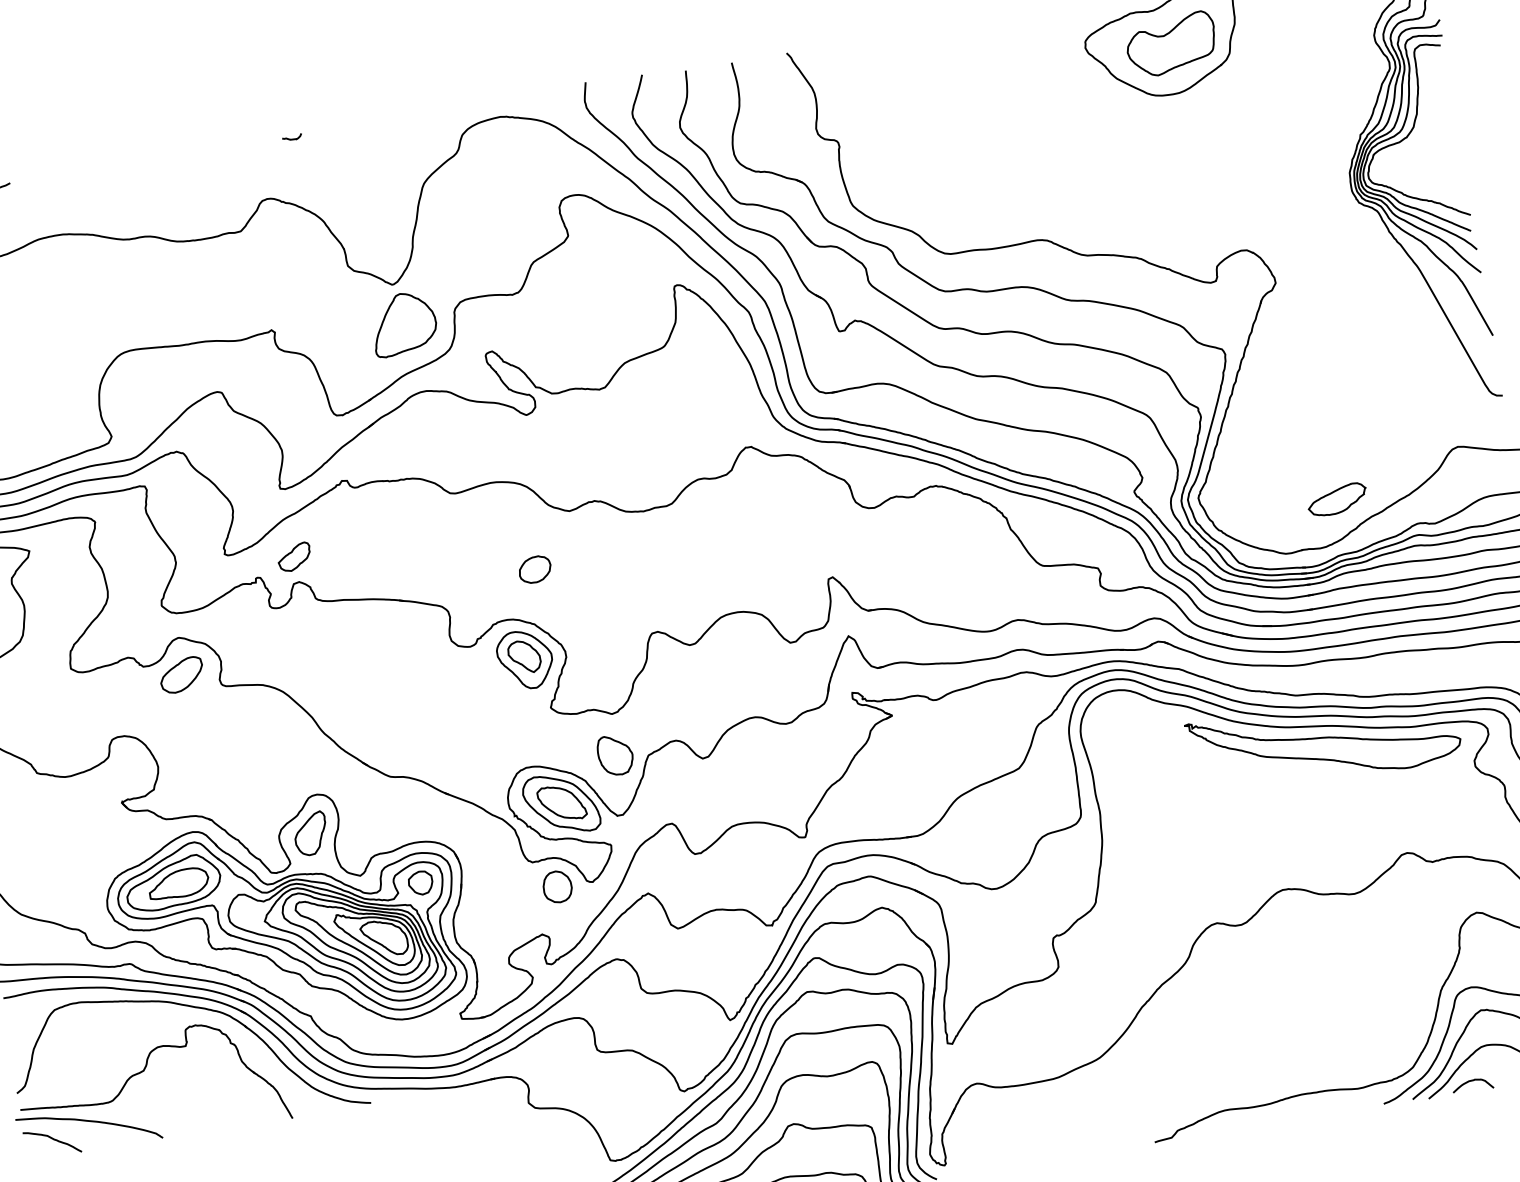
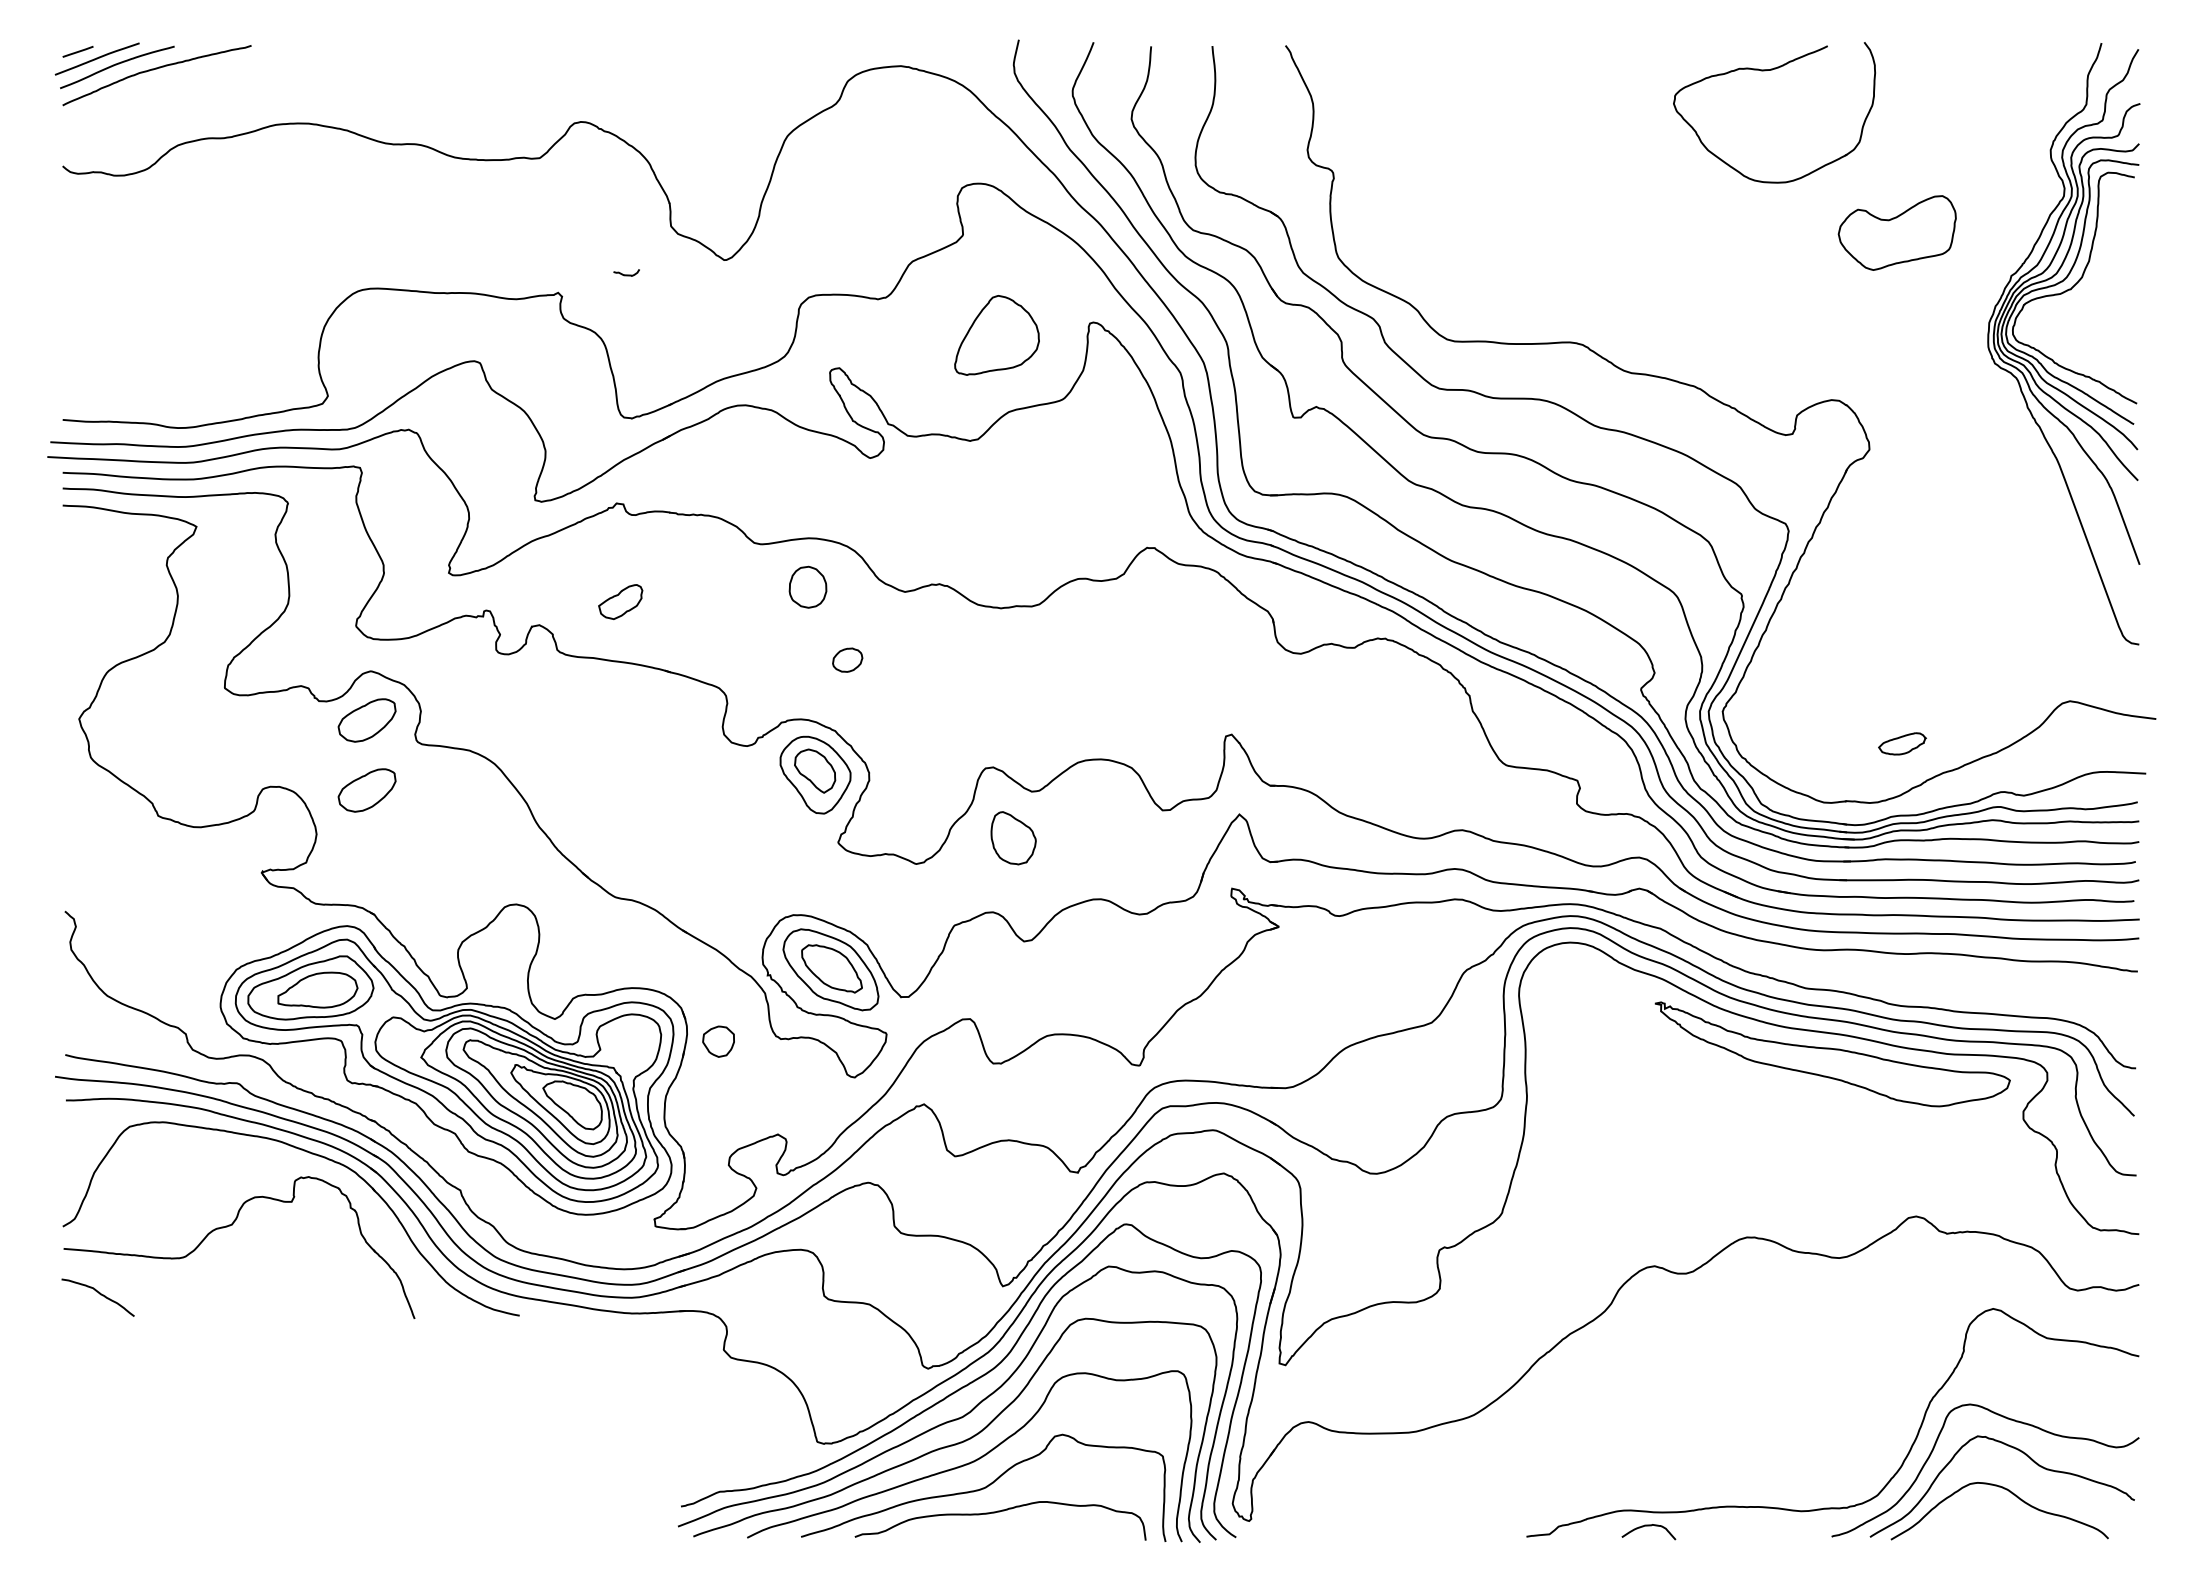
part: (1170, 44) -> (1896, 232), moved
curve: (292, 138) -> (626, 274), moved
part: (403, 324) -> (996, 335), moved
part: (1337, 499) -> (1902, 743), size x0.6
part: (294, 556) -> (620, 601), moved
part: (534, 569) -> (847, 659), size x0.7
part: (190, 727) -> (366, 790), added
part: (615, 755) -> (1013, 838), moved
part: (310, 833) -> (499, 953), removed
part: (420, 883) -> (718, 1041), moved
part: (557, 886) -> (807, 586), moved
curve: (1471, 1081) -> (1648, 1526), moved
curve: (90, 1122) -> (151, 1279), removed

